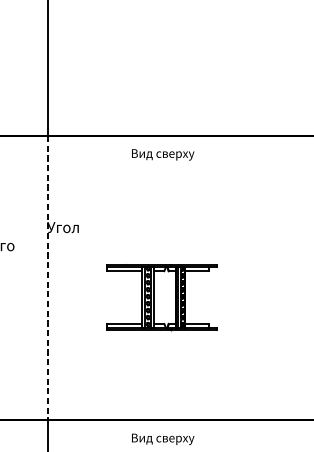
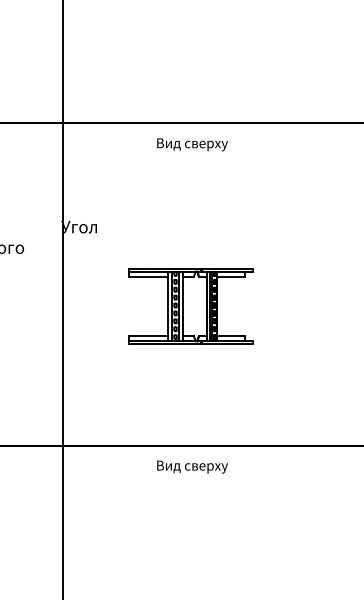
line: (48, 278) -> (62, 284), dashed -> solid

